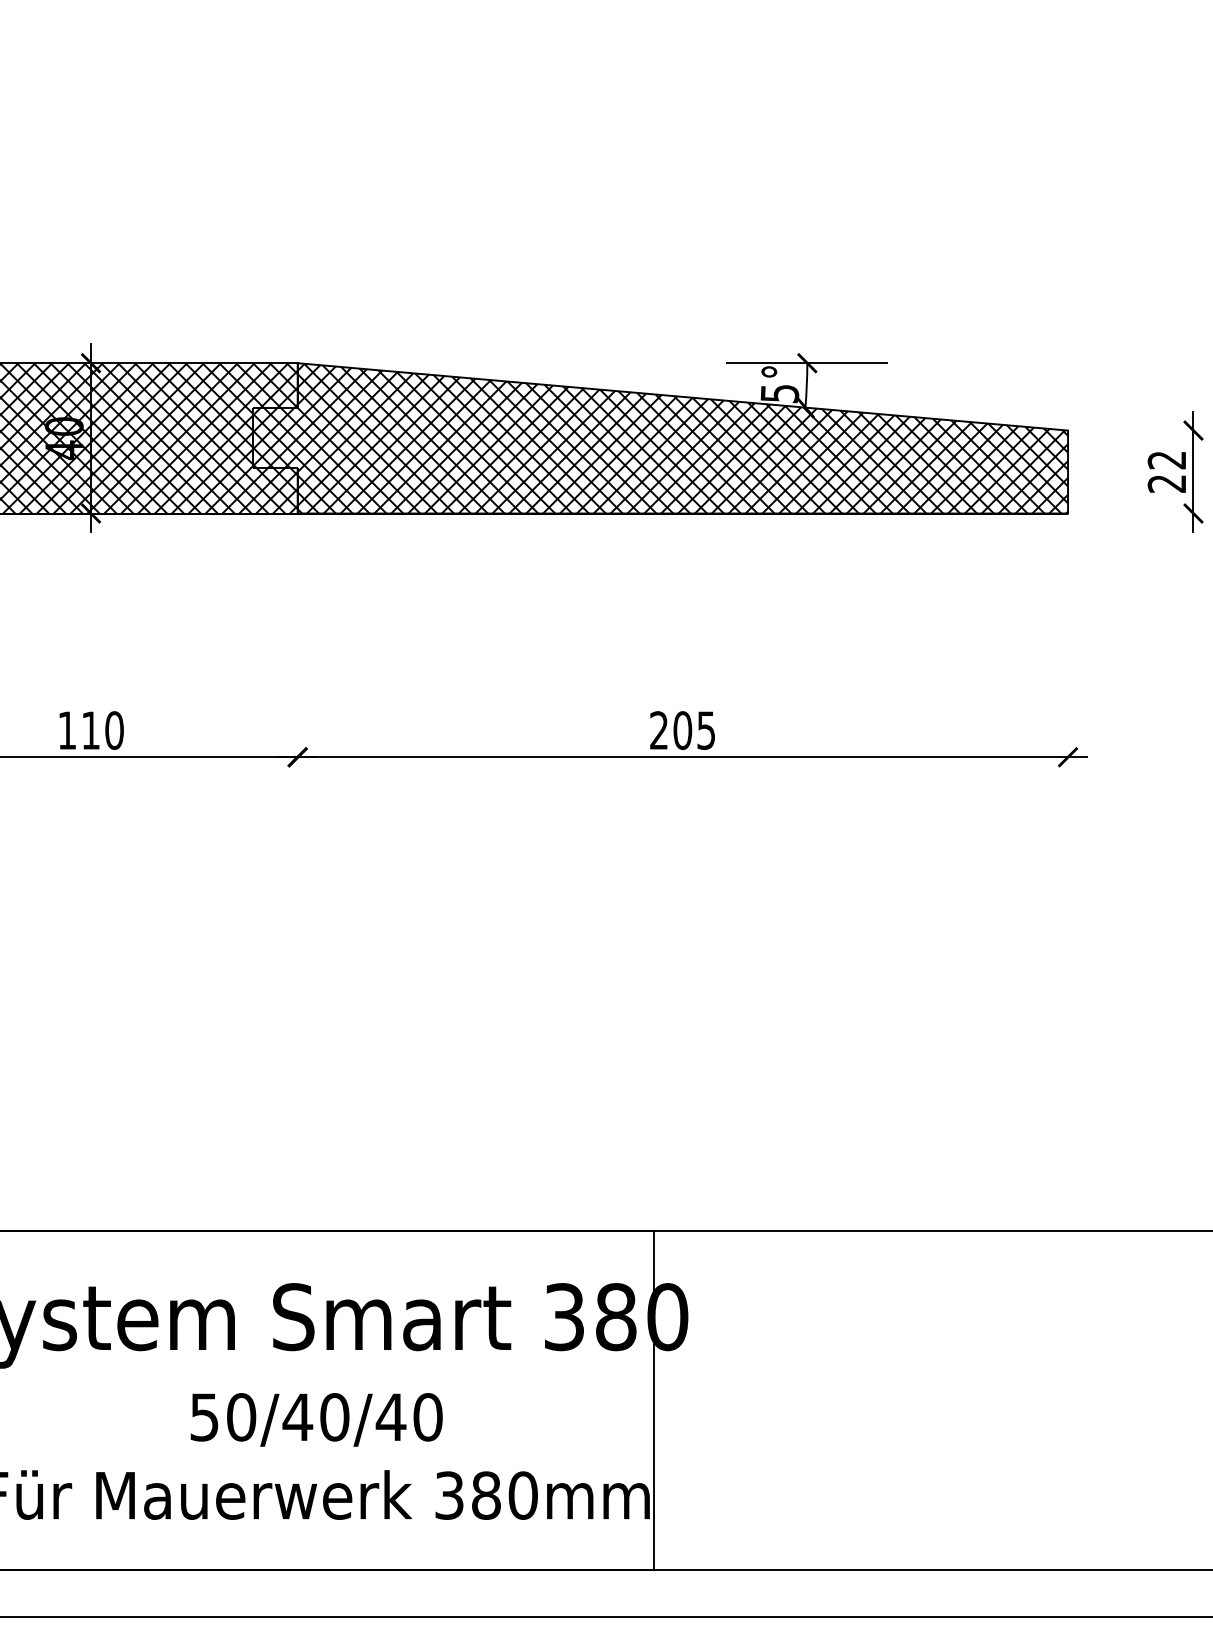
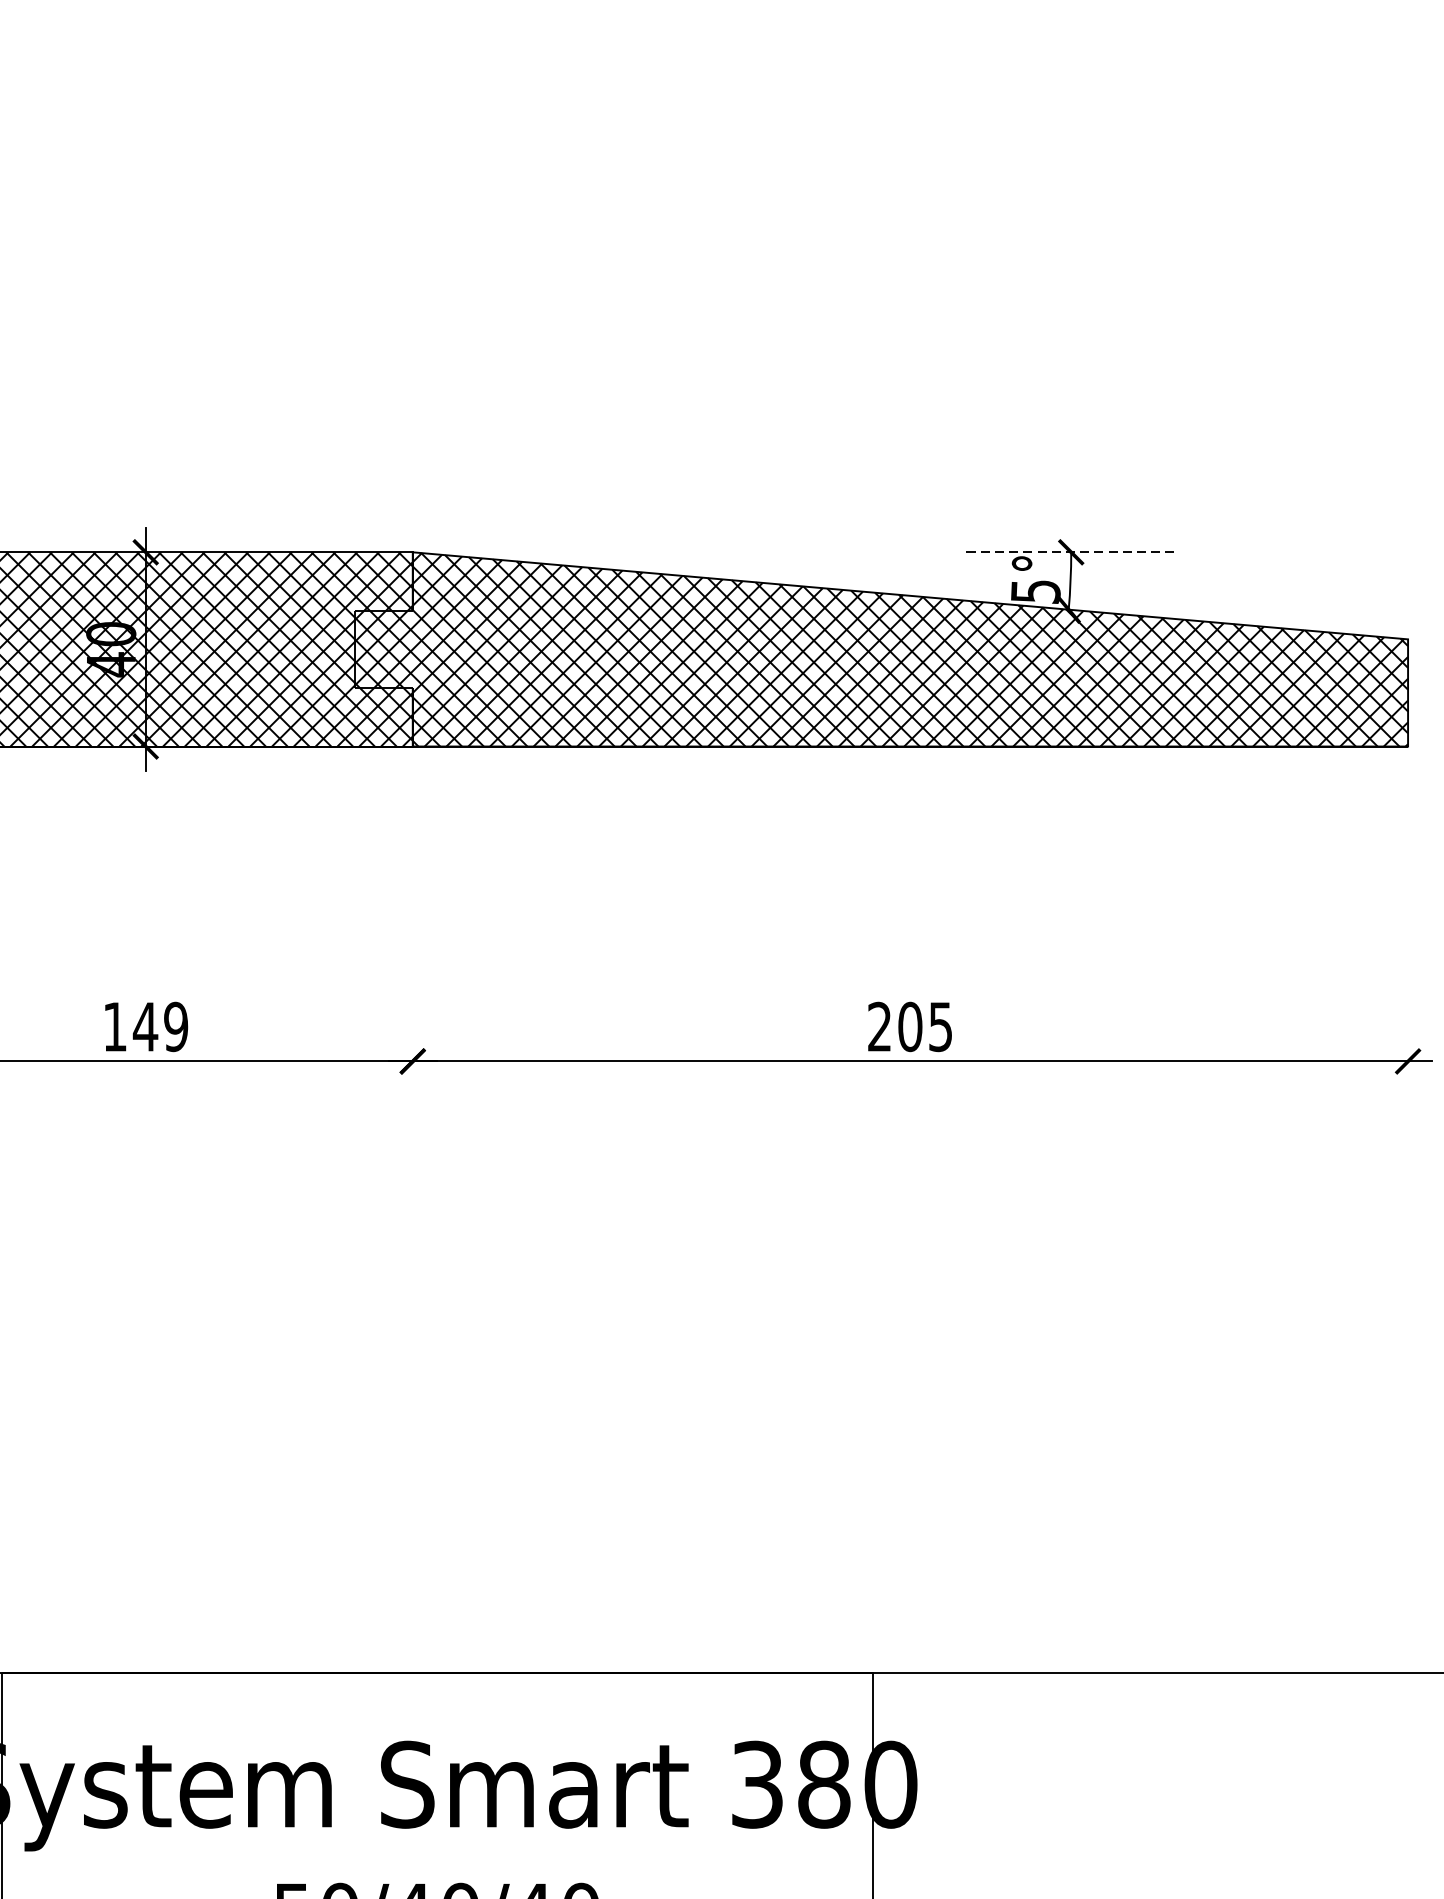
line: (807, 363) -> (1071, 552), solid -> dashed
text: (102, 730) -> (160, 1026), 110 -> 149

